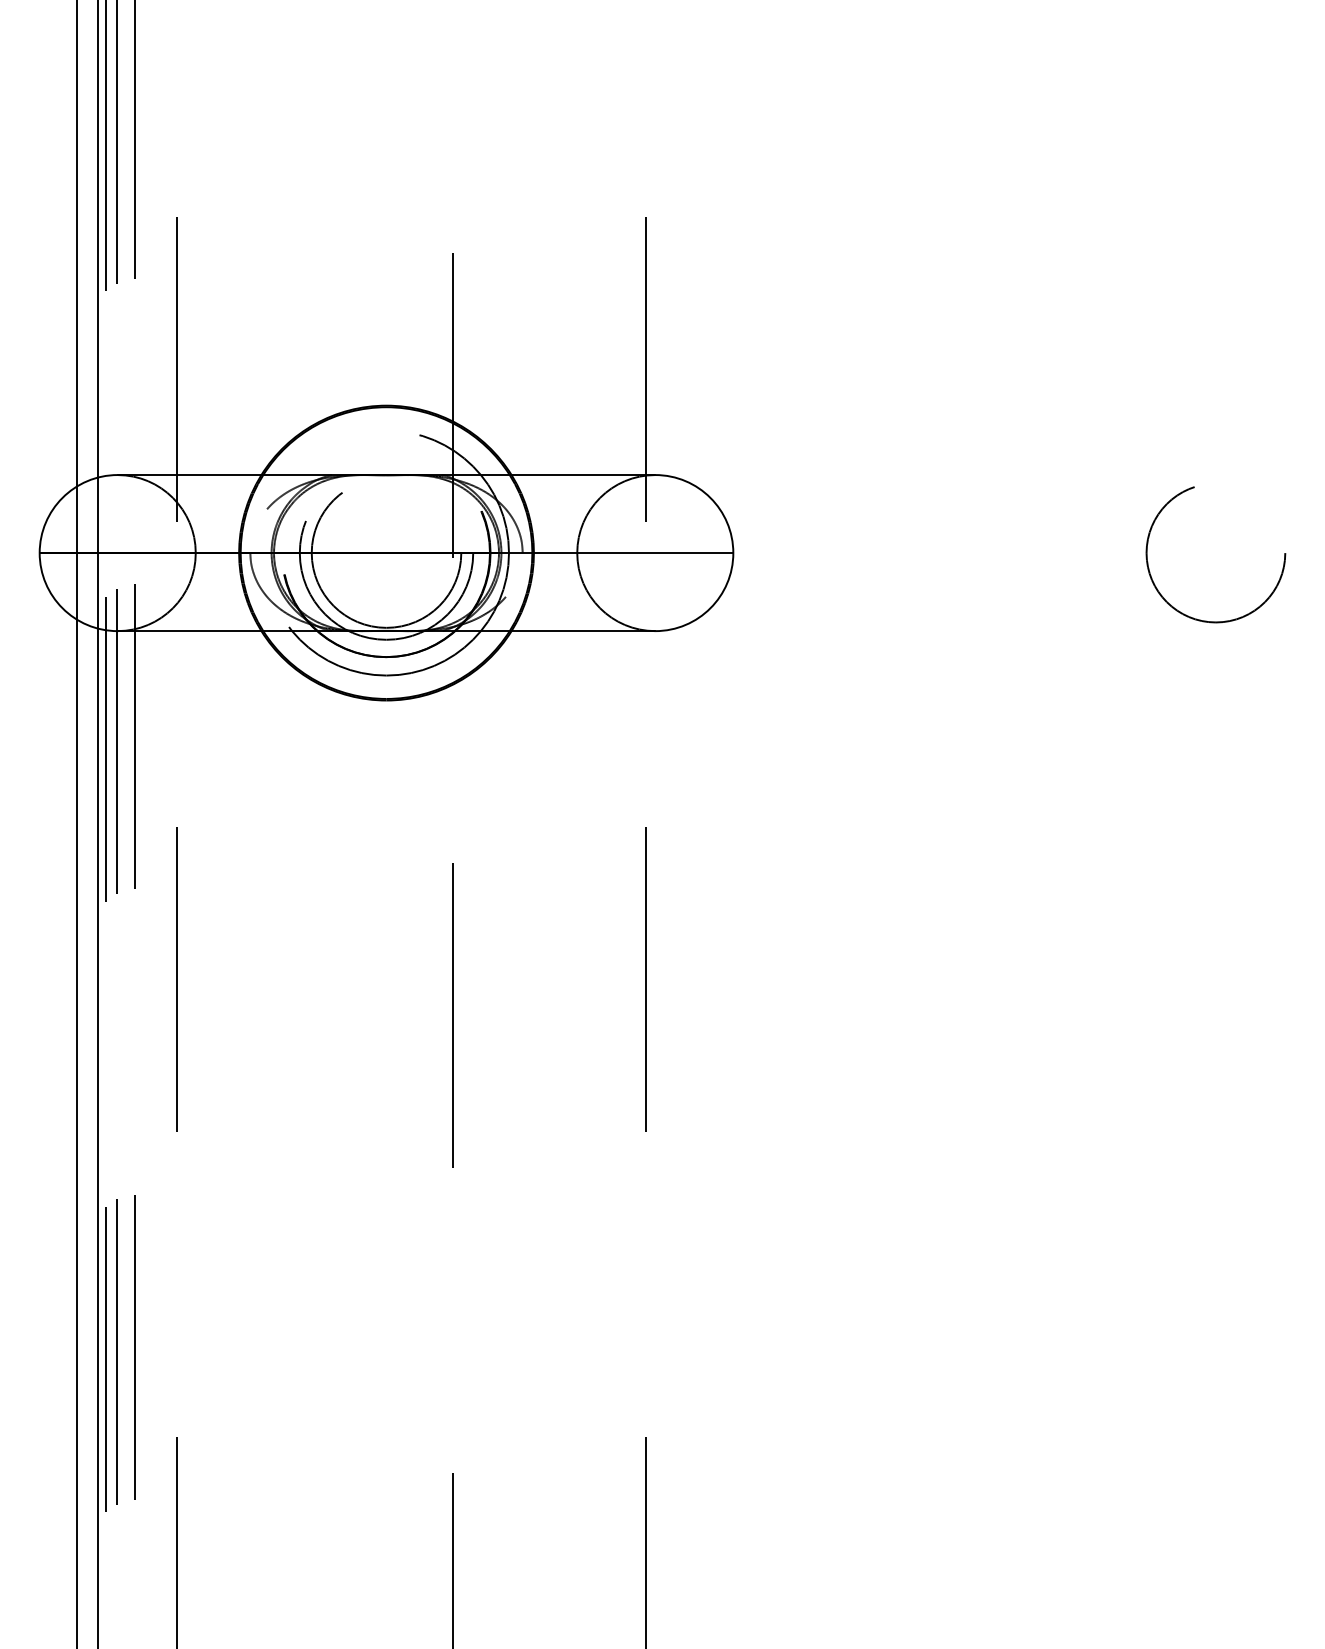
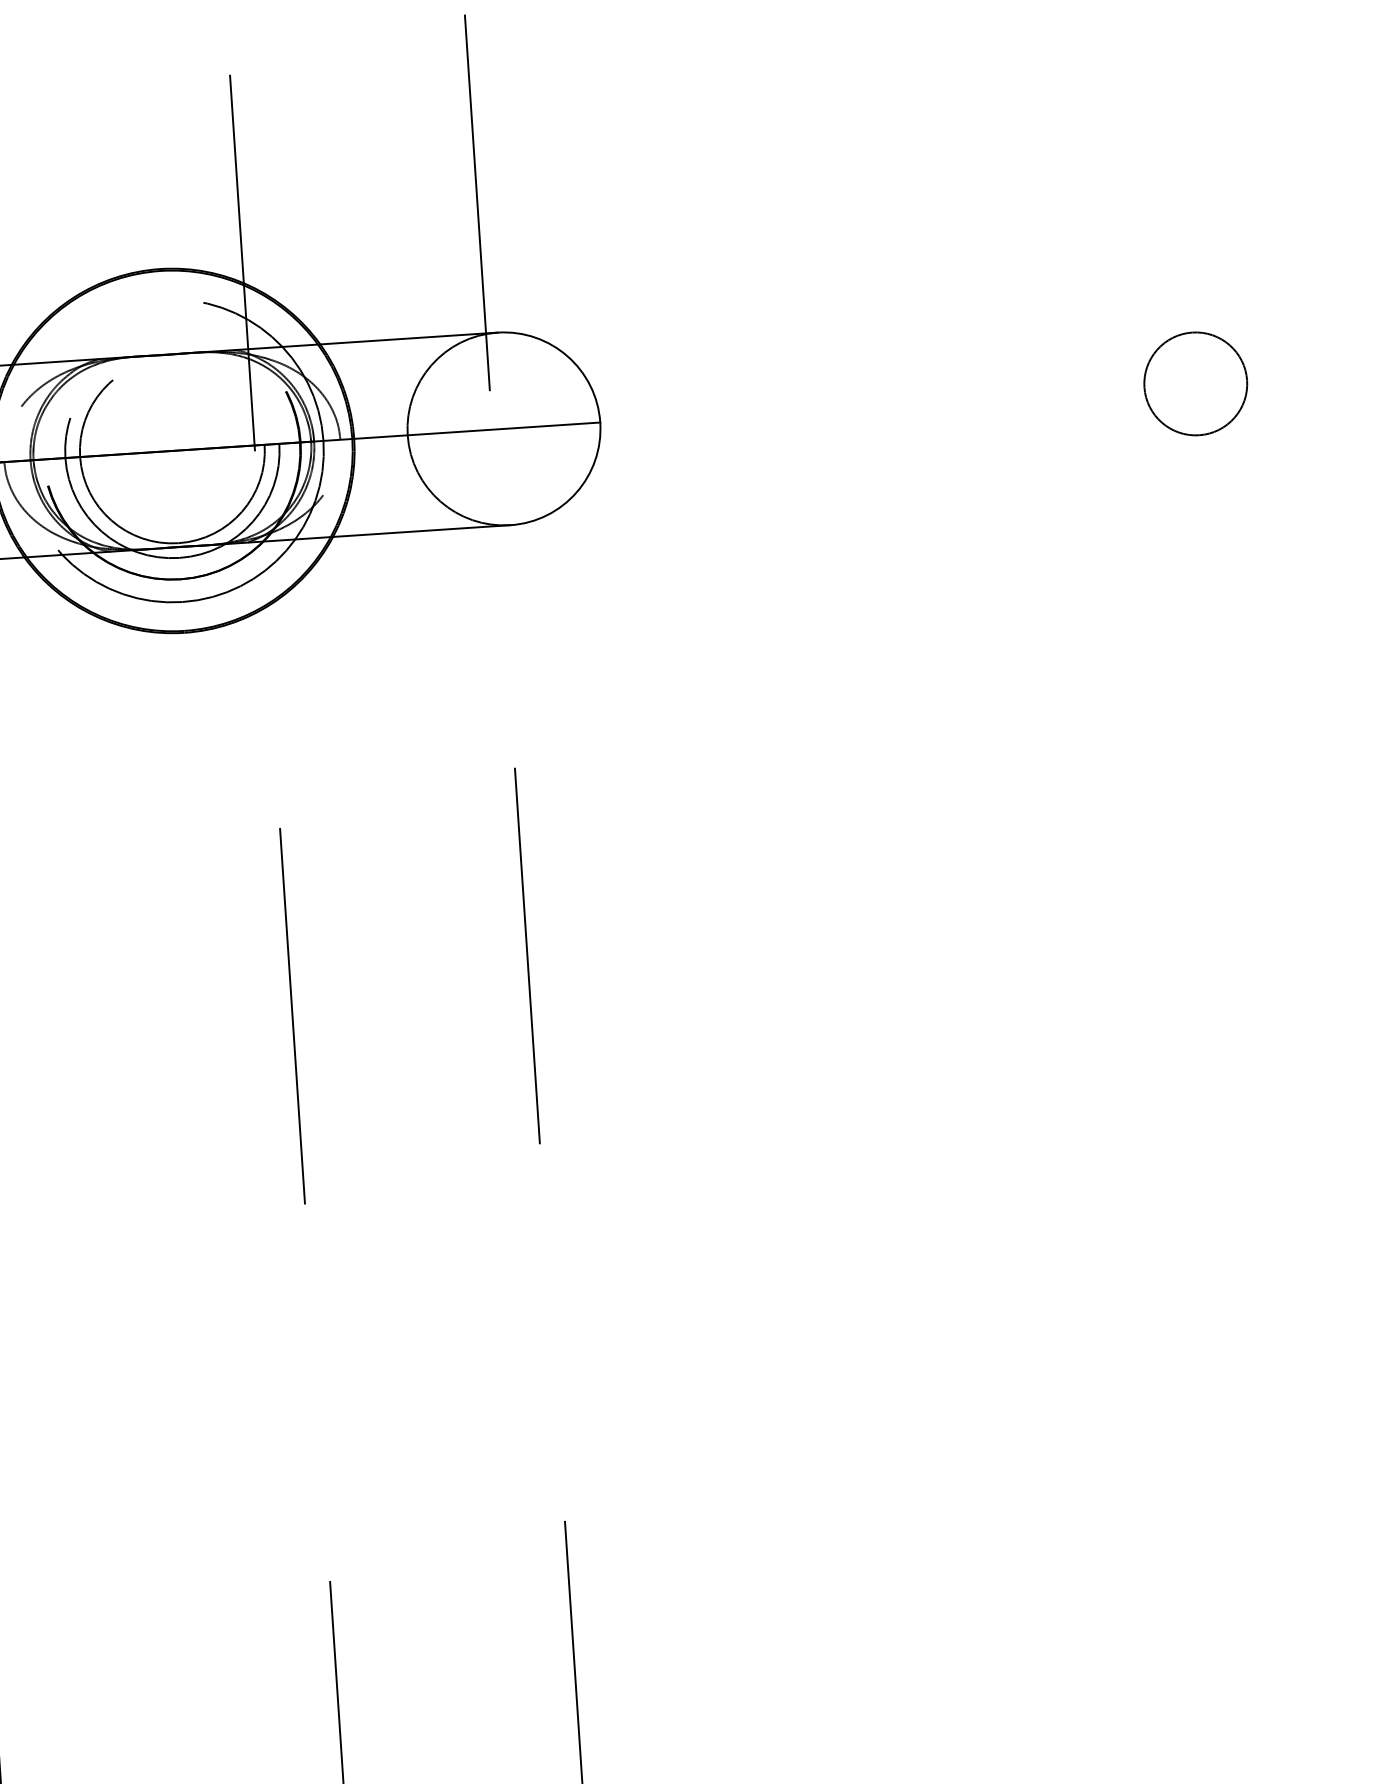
circle: (1215, 554) -> (1195, 384), size x0.6

